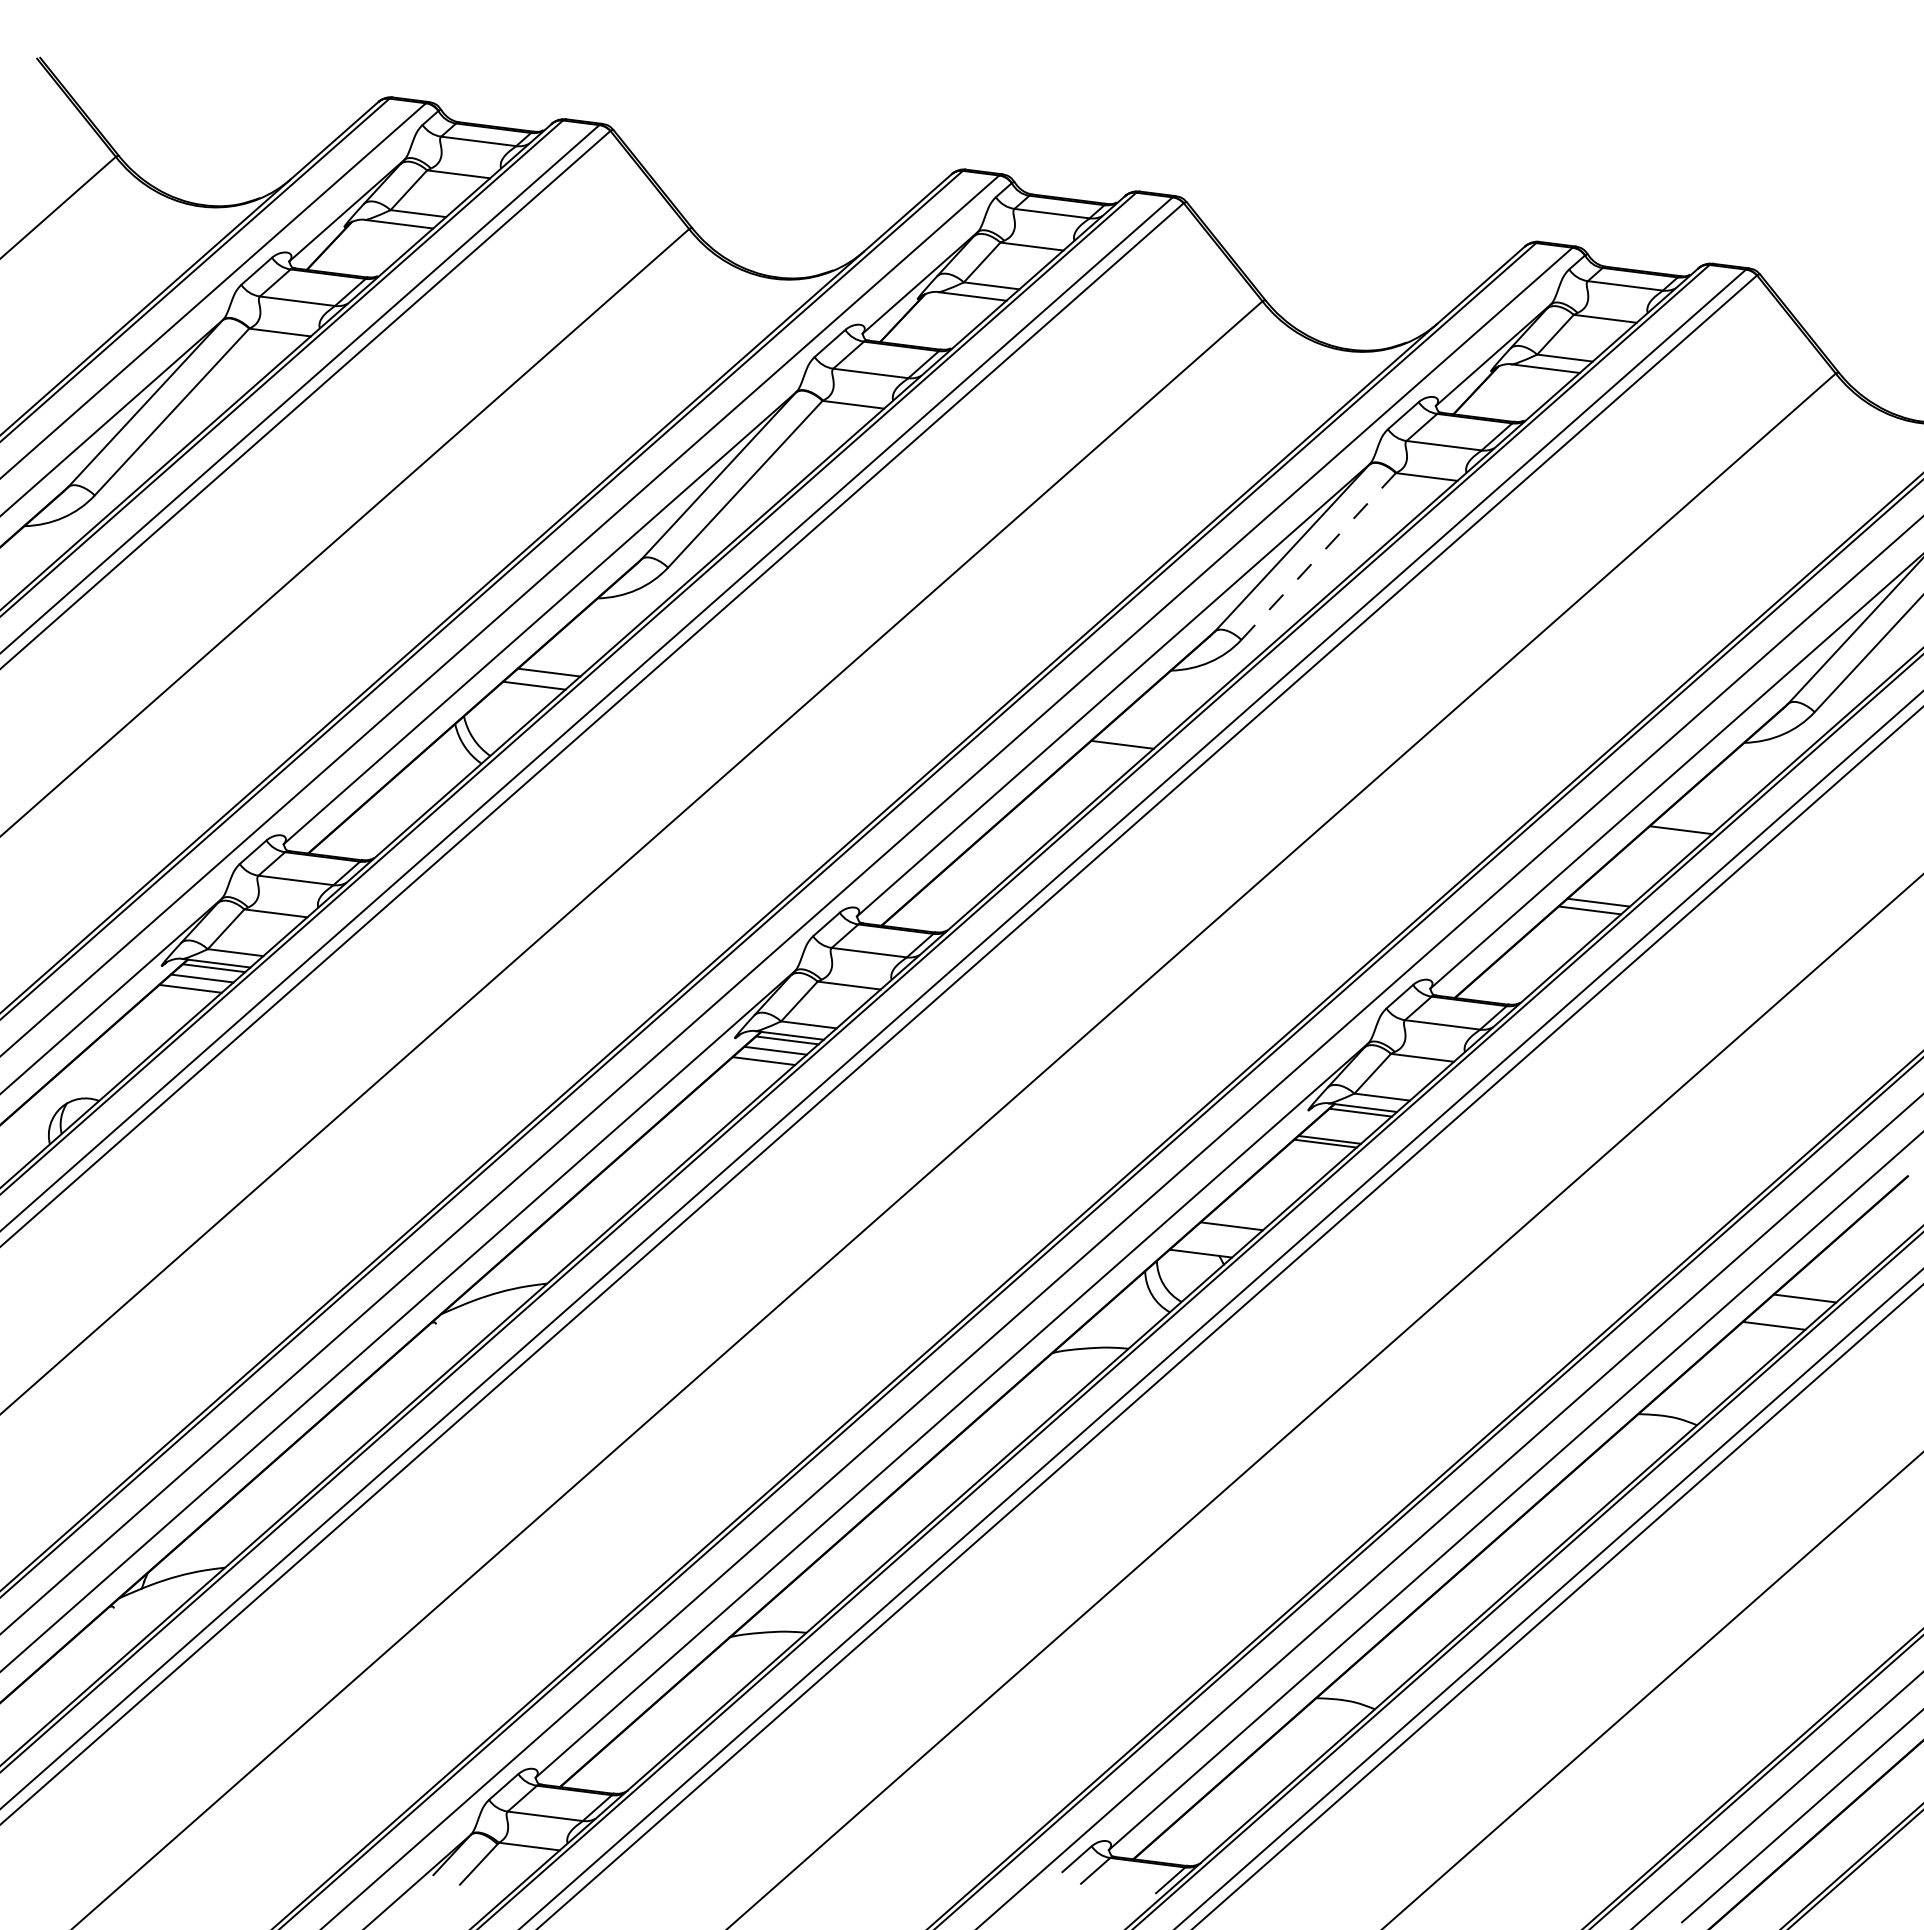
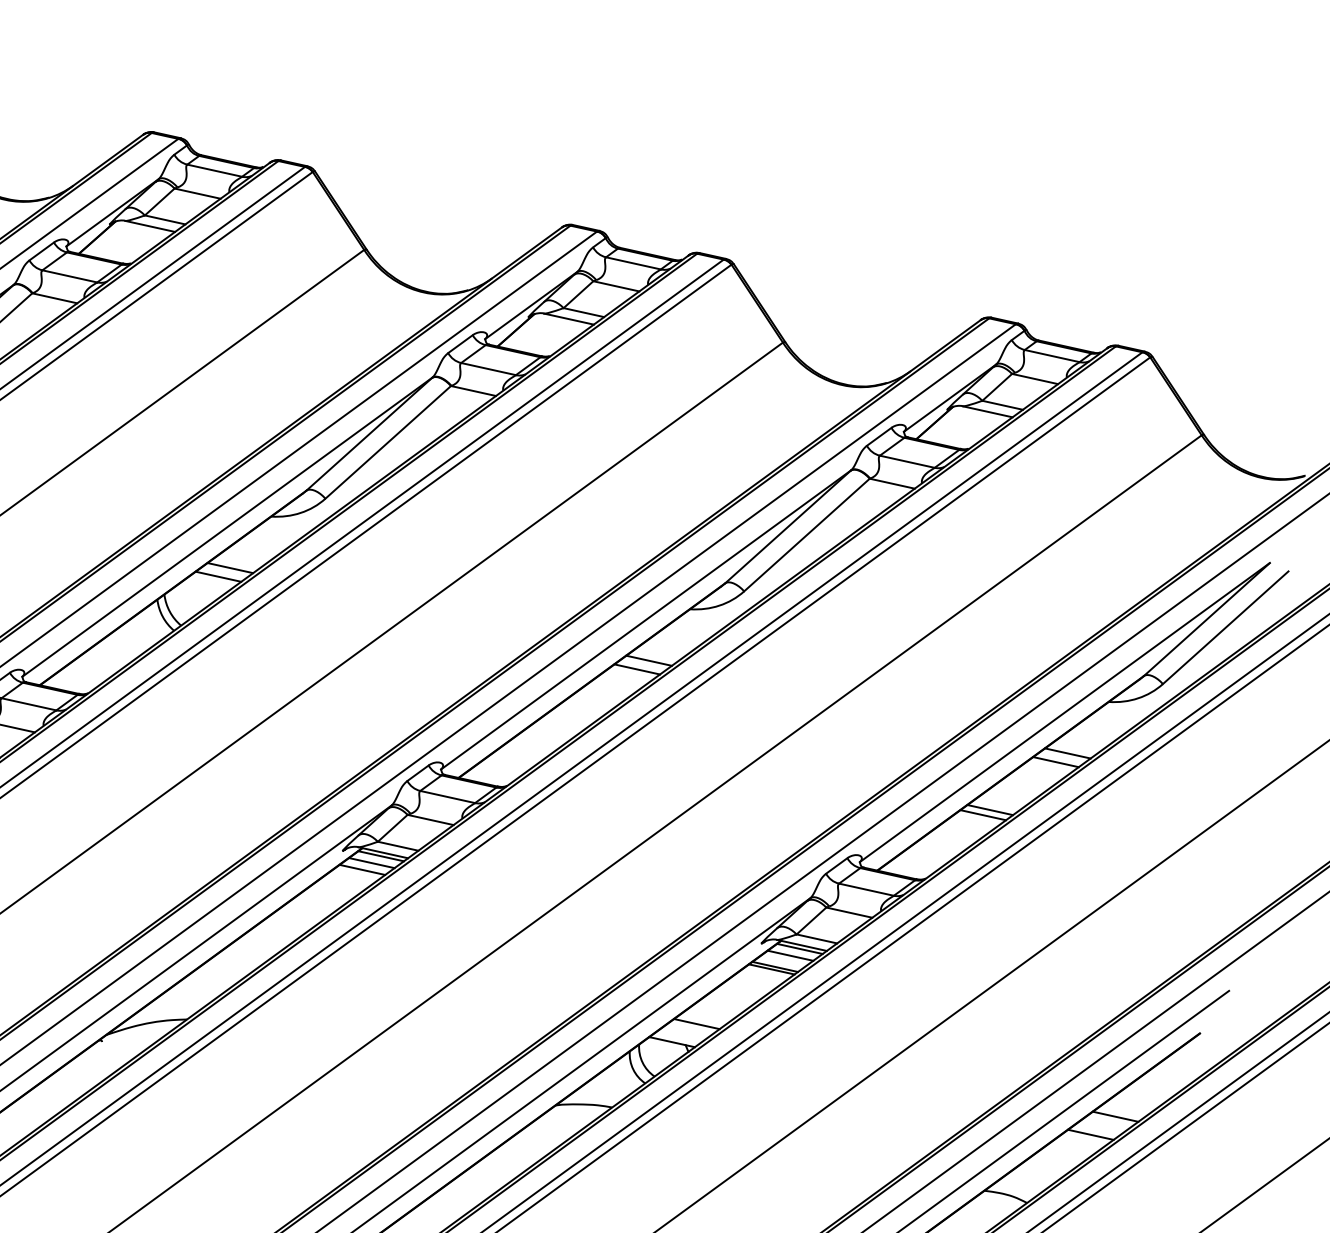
line: (1318, 556) -> (806, 535), dashed -> solid
line: (1107, 757) -> (637, 669), added
line: (1695, 817) -> (1067, 753), added
line: (1348, 1122) -> (790, 955), added

